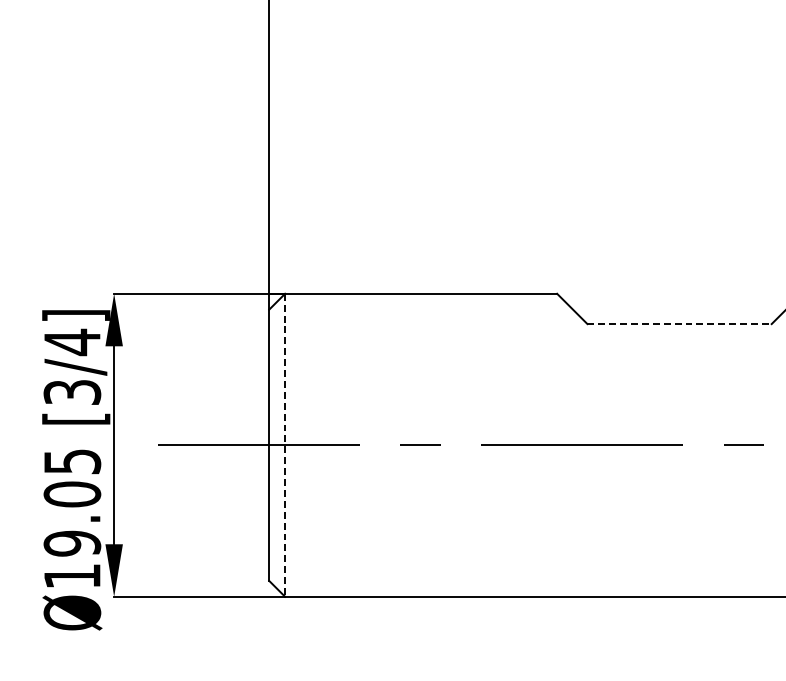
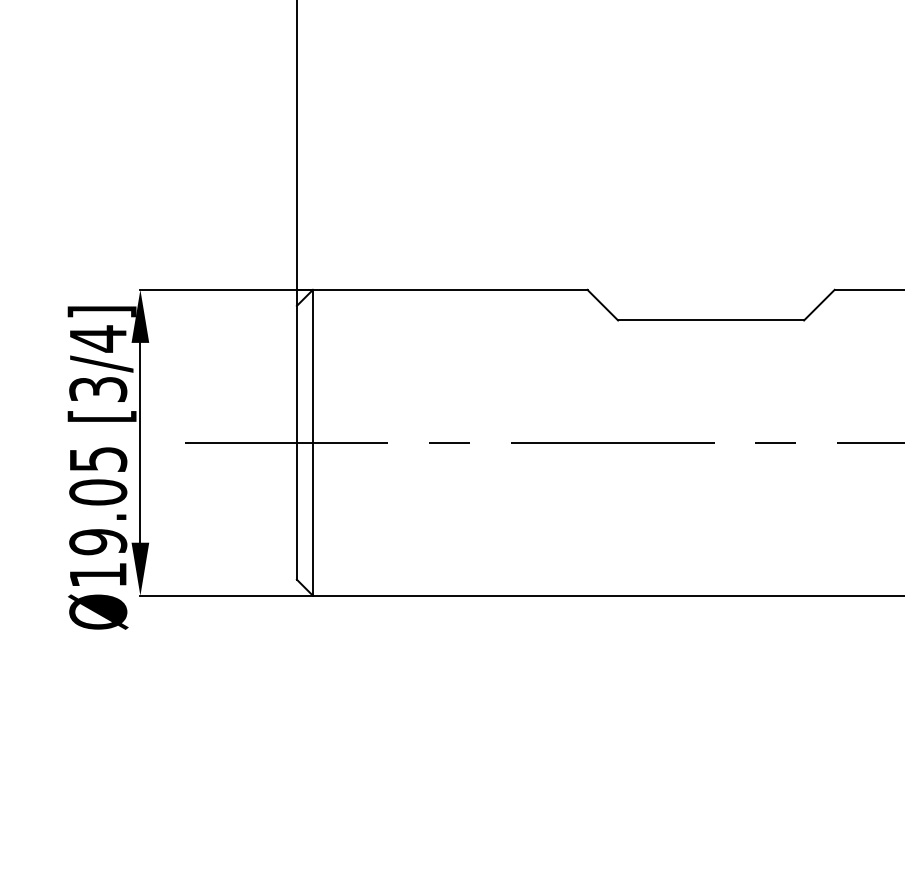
line: (679, 324) -> (711, 320), dashed -> solid
line: (284, 444) -> (312, 442), dashed -> solid

